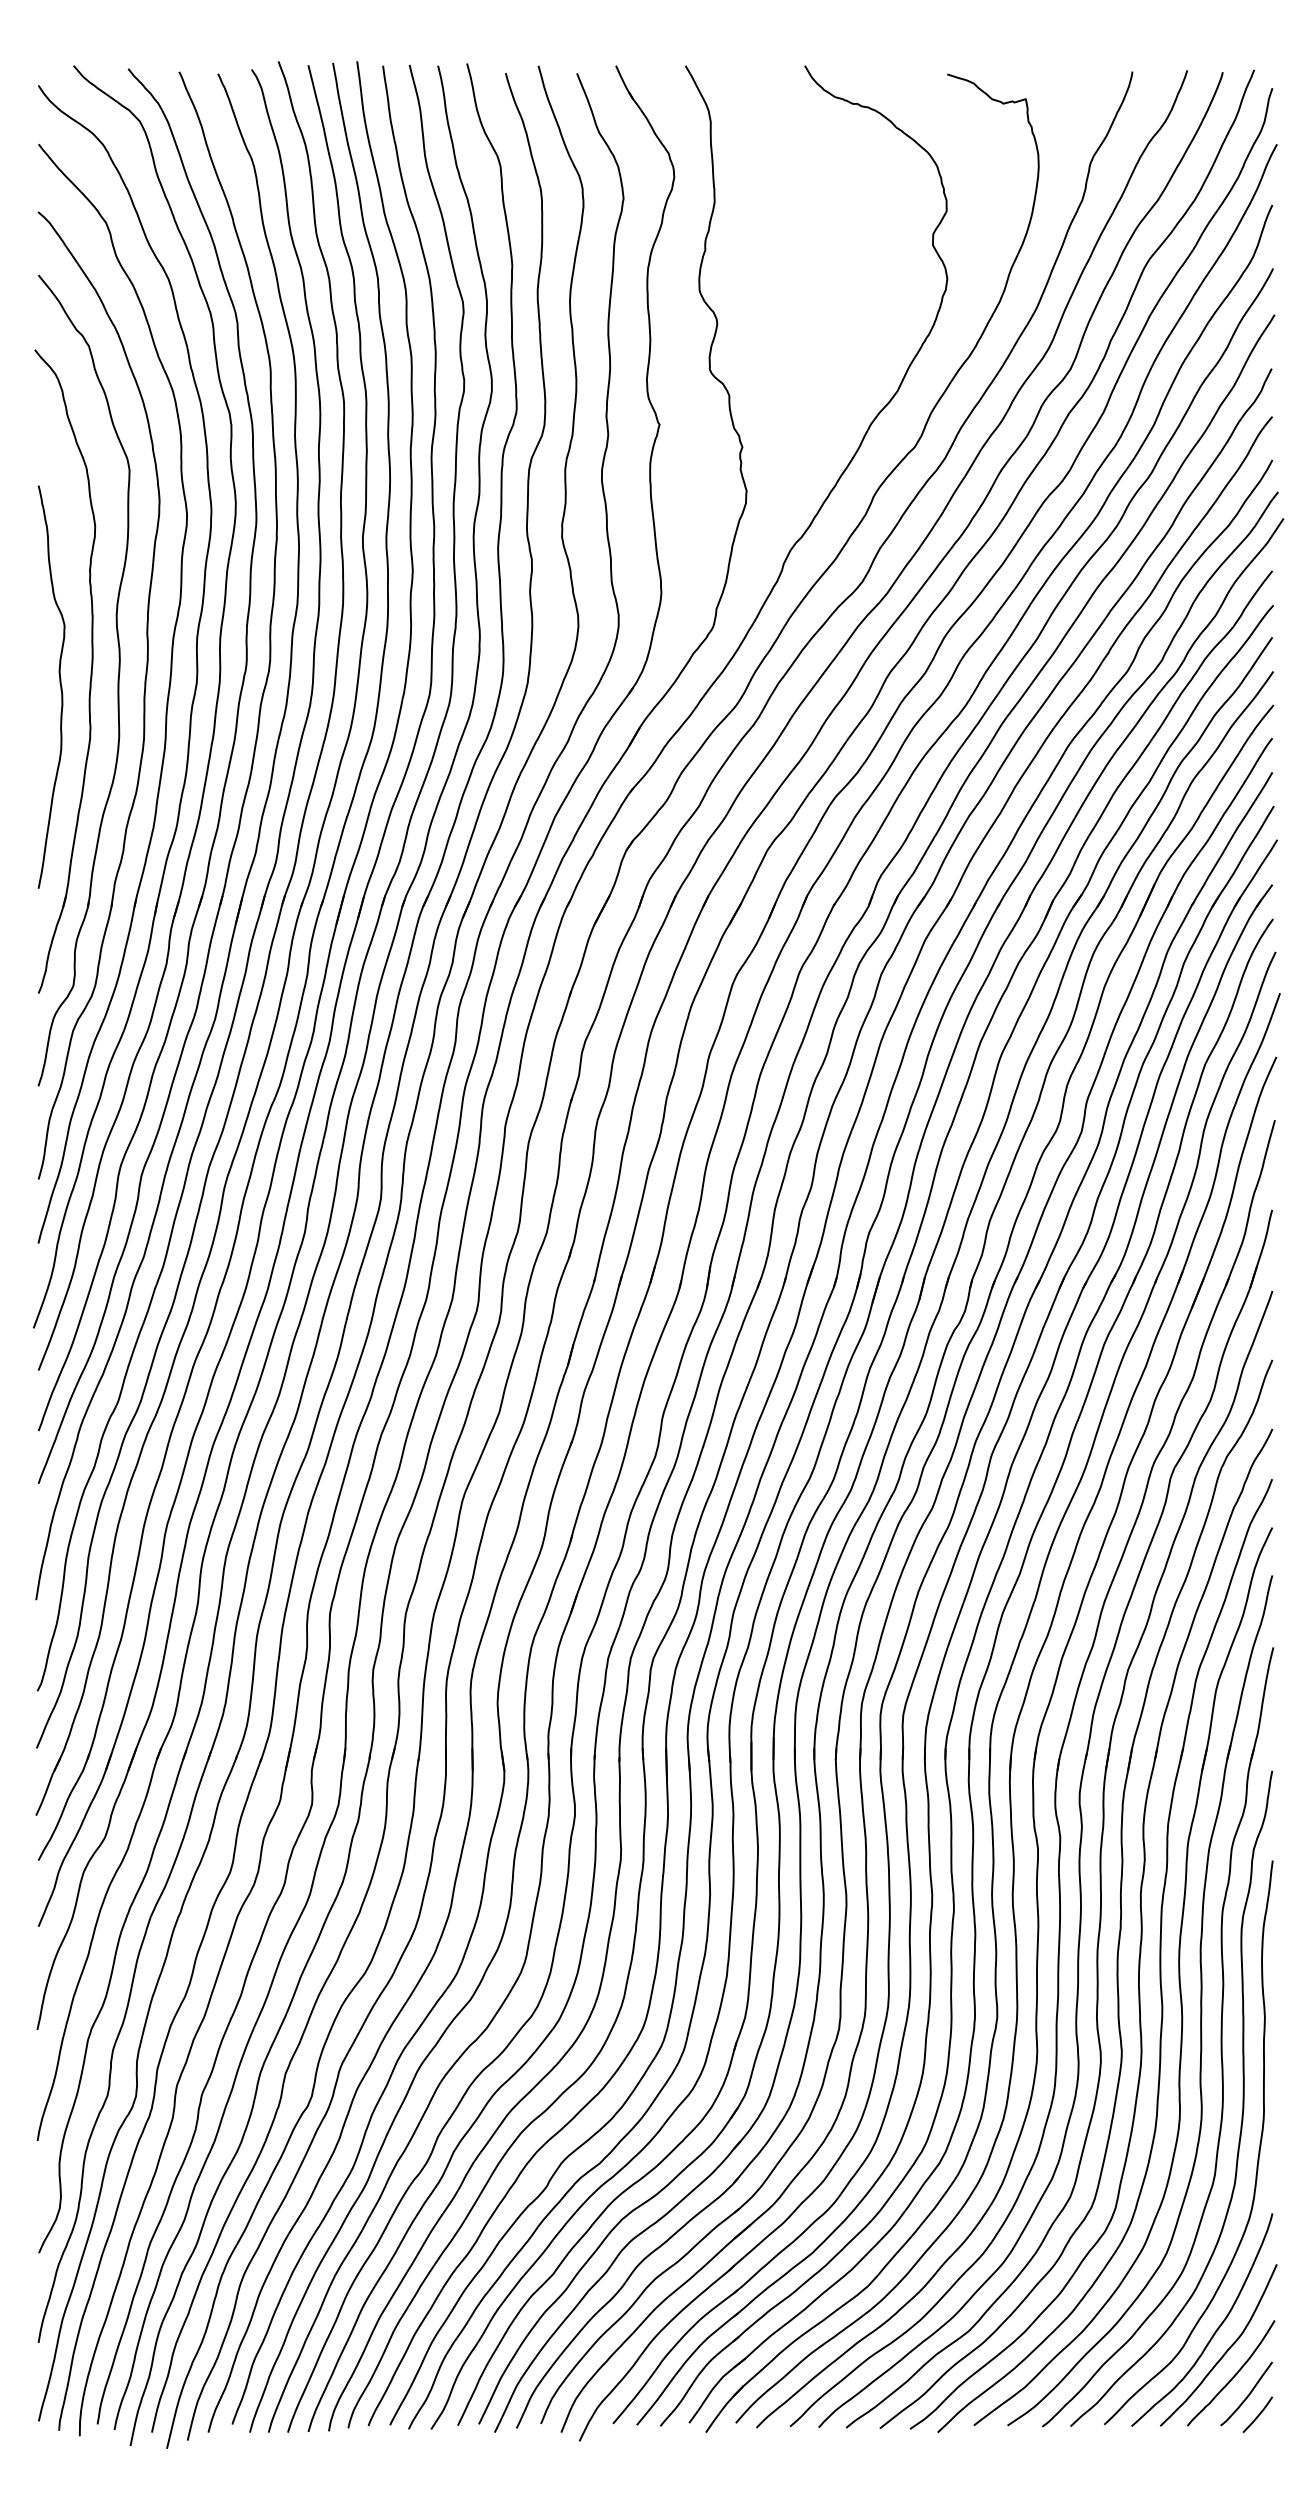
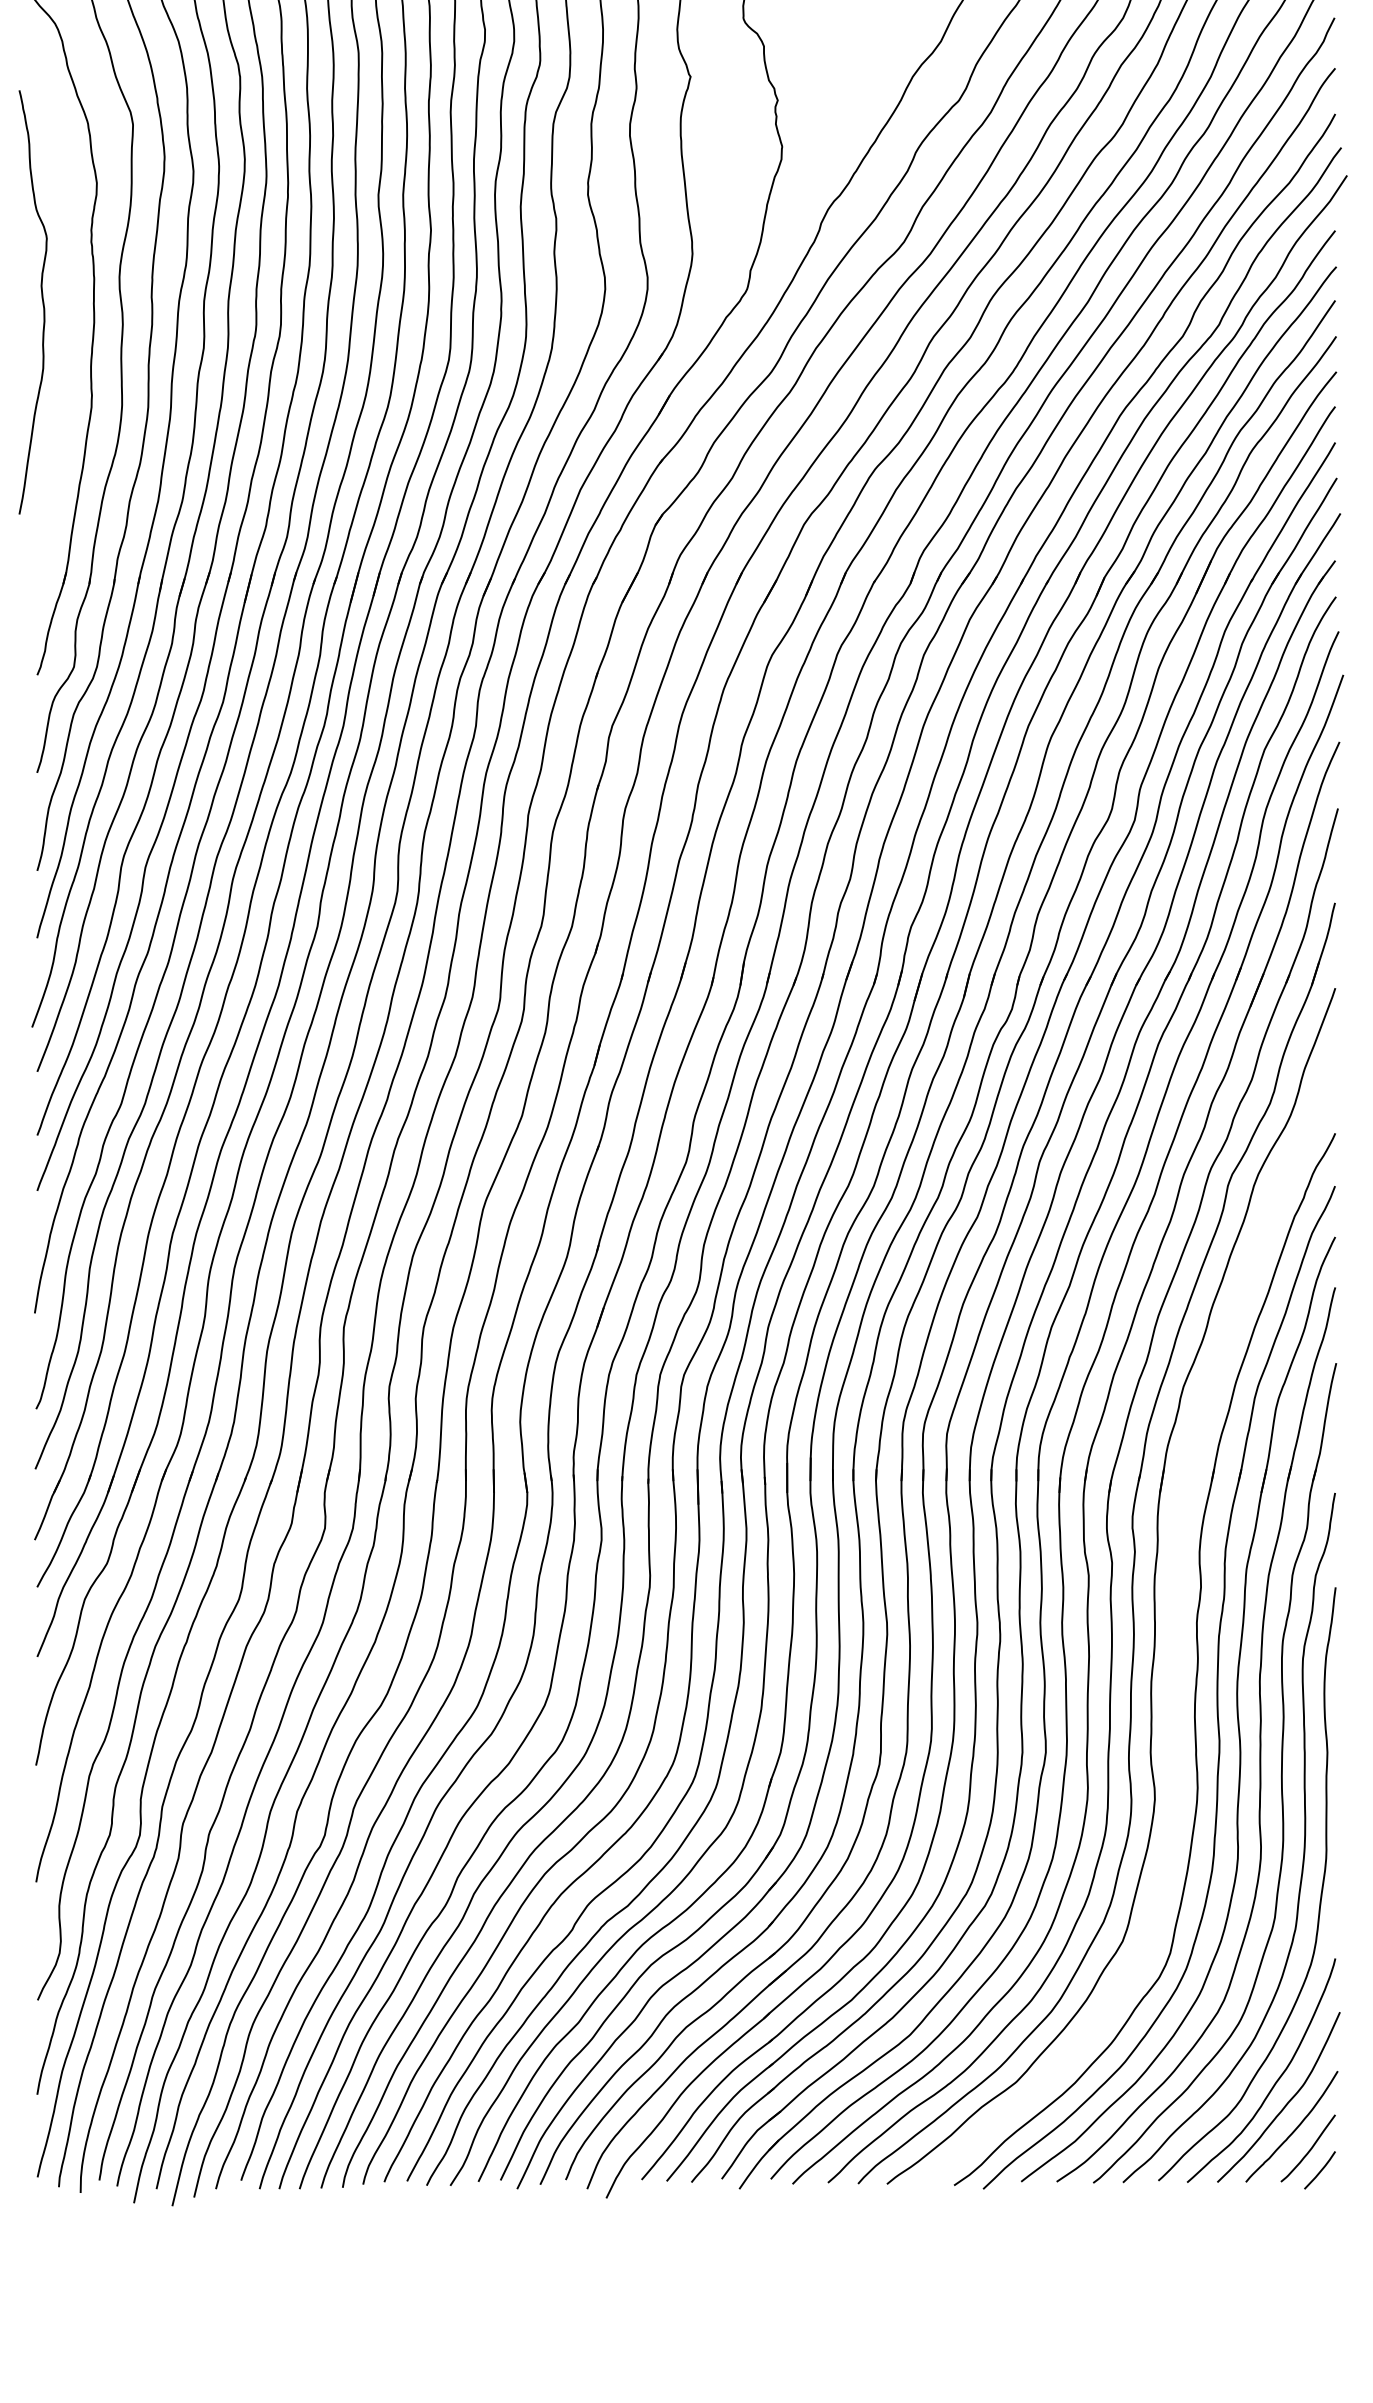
curve: (59, 683) -> (41, 298), moved
part: (1120, 1893) -> (1175, 1621), removed

